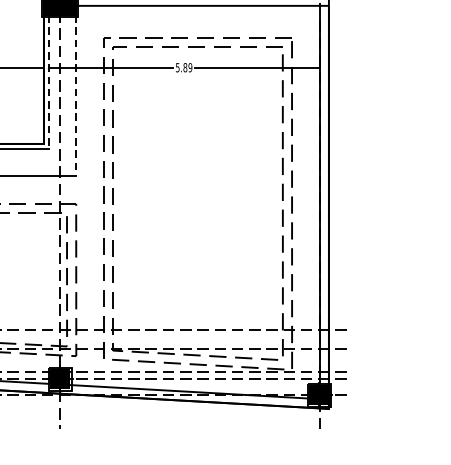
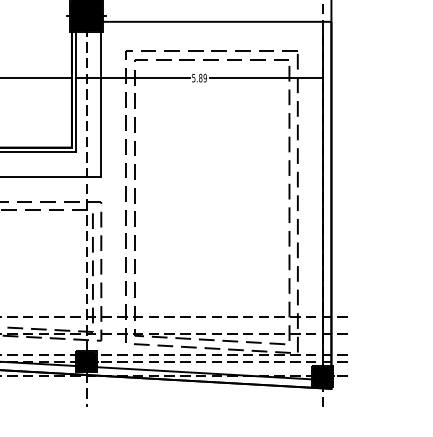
line: (48, 81) -> (76, 90), dashed -> solid
line: (76, 96) -> (101, 104), dashed -> solid

